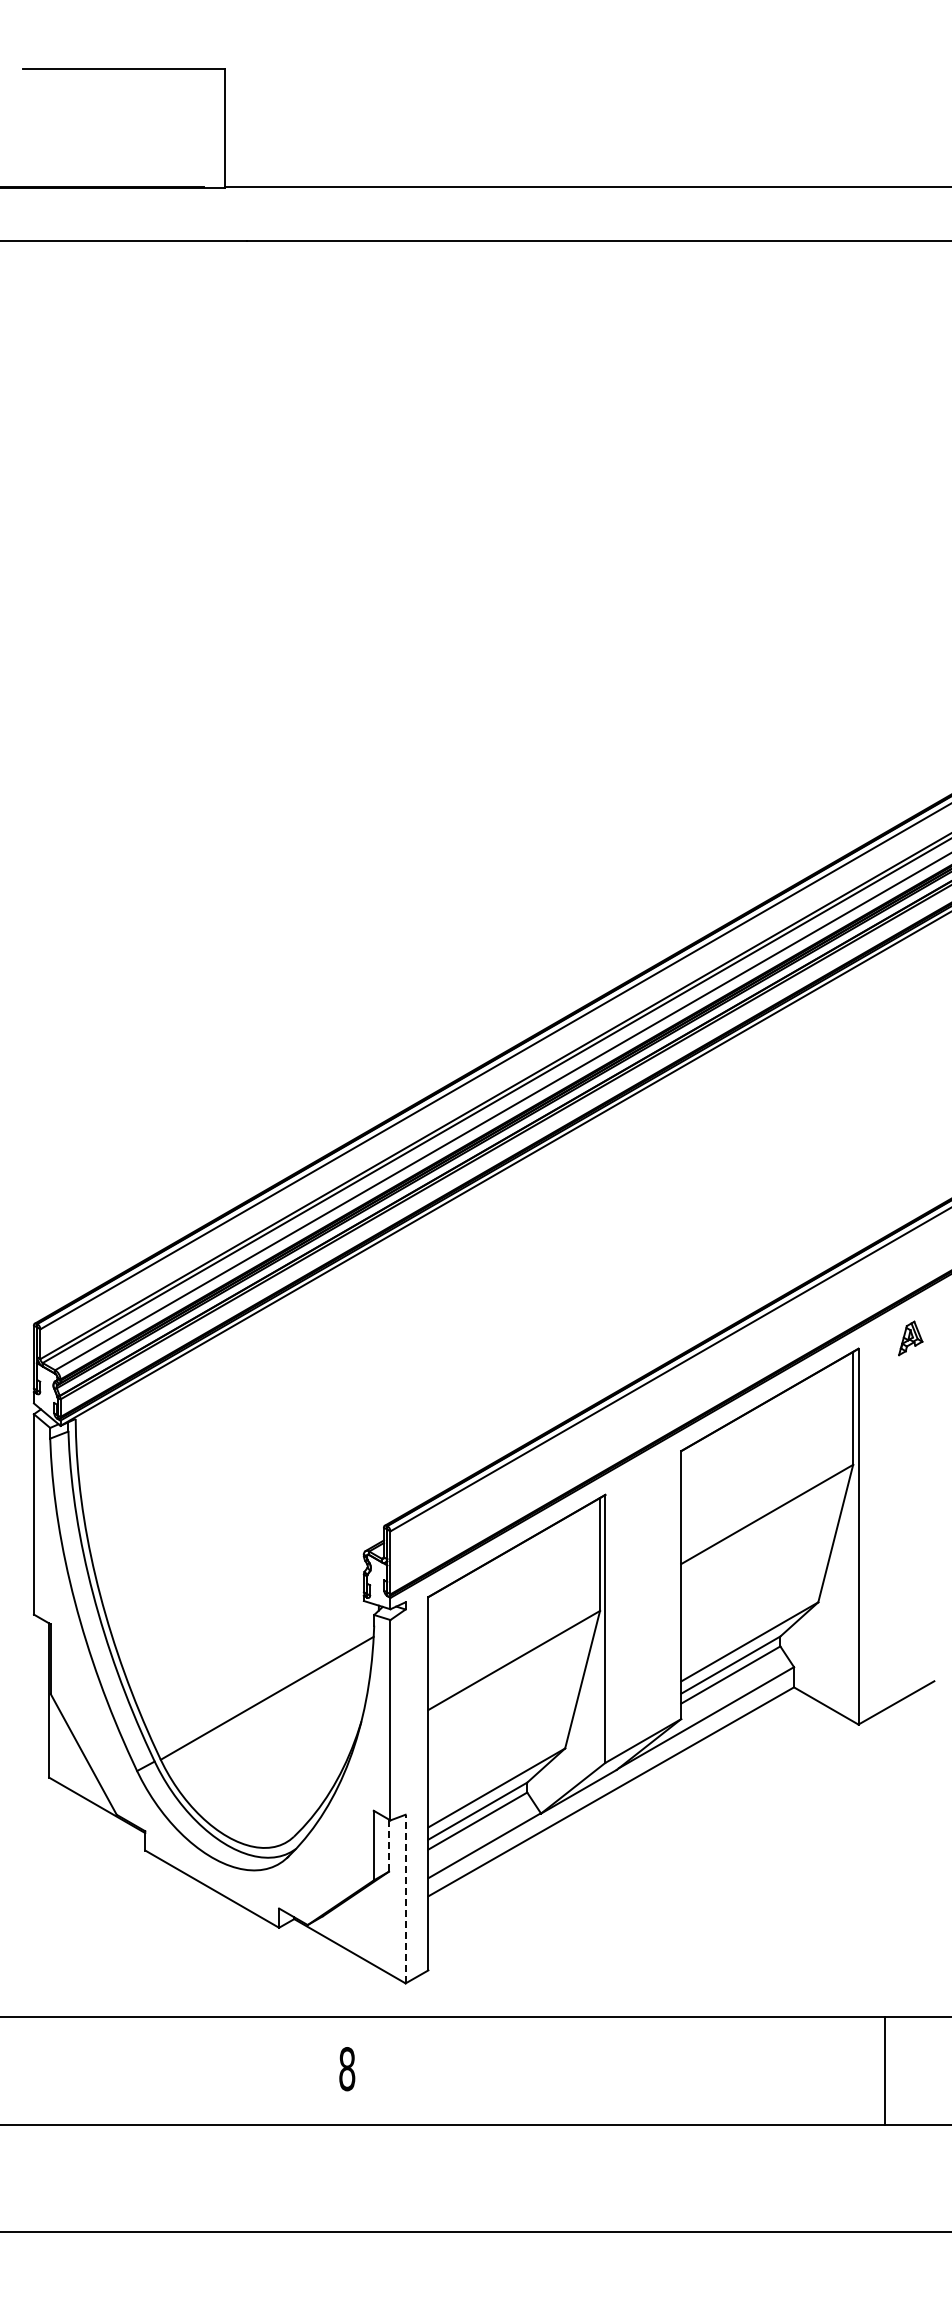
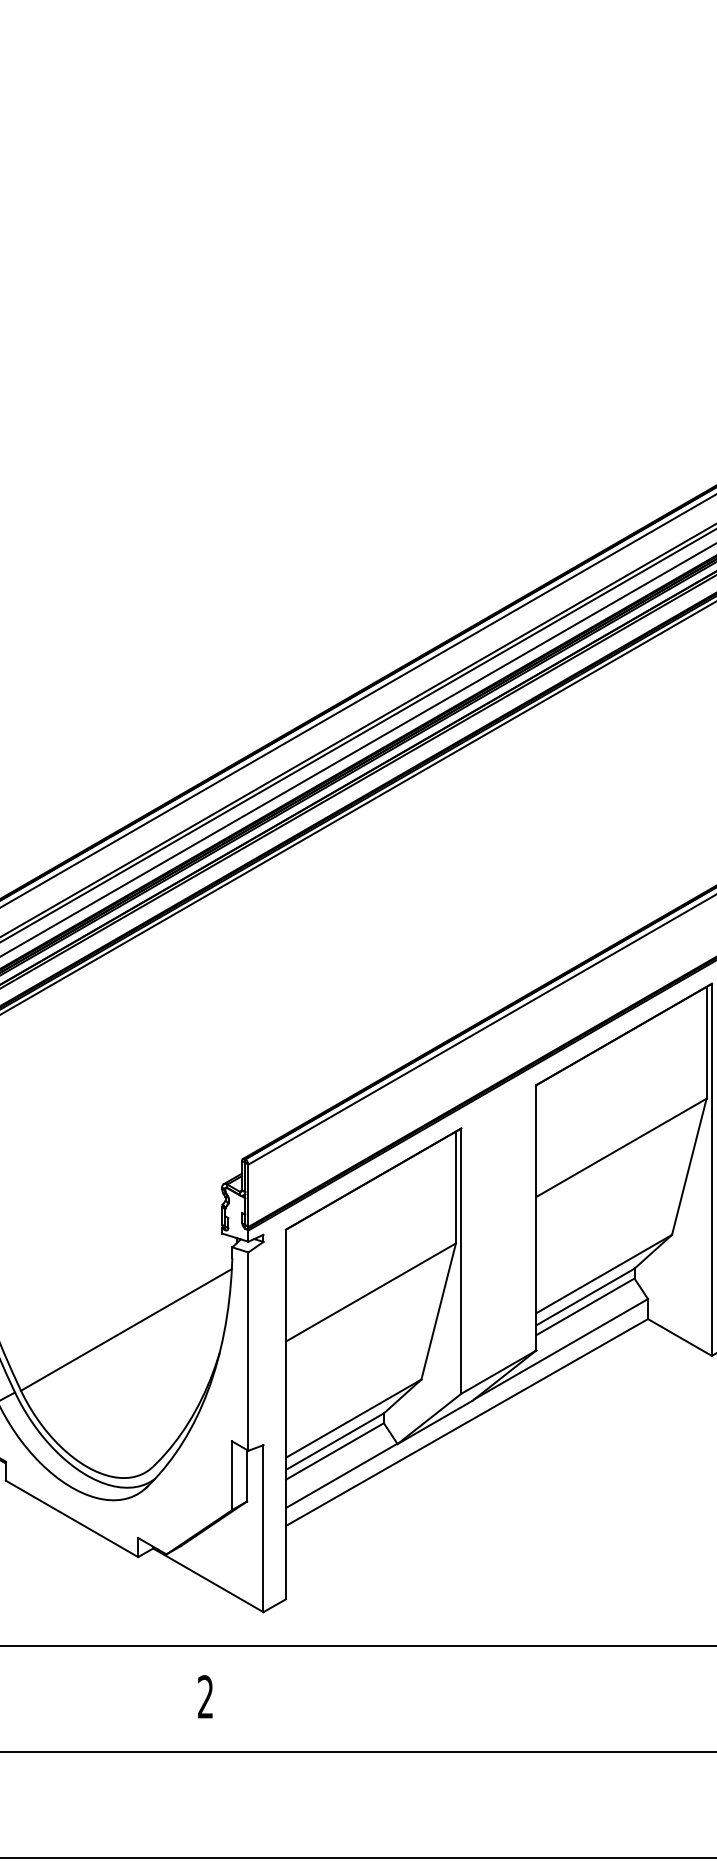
line: (388, 1846) -> (246, 1476), dashed -> solid
line: (405, 1898) -> (263, 1528), dashed -> solid
text: (347, 2069) -> (205, 1697), 8 -> 2

